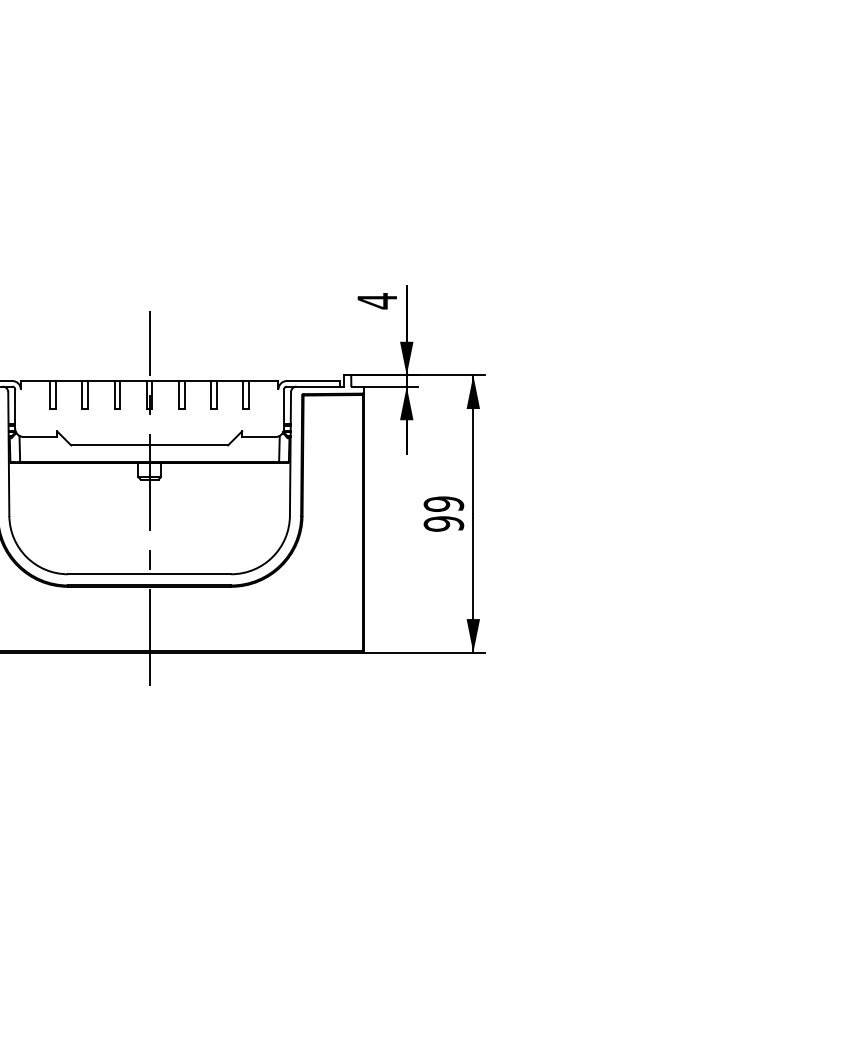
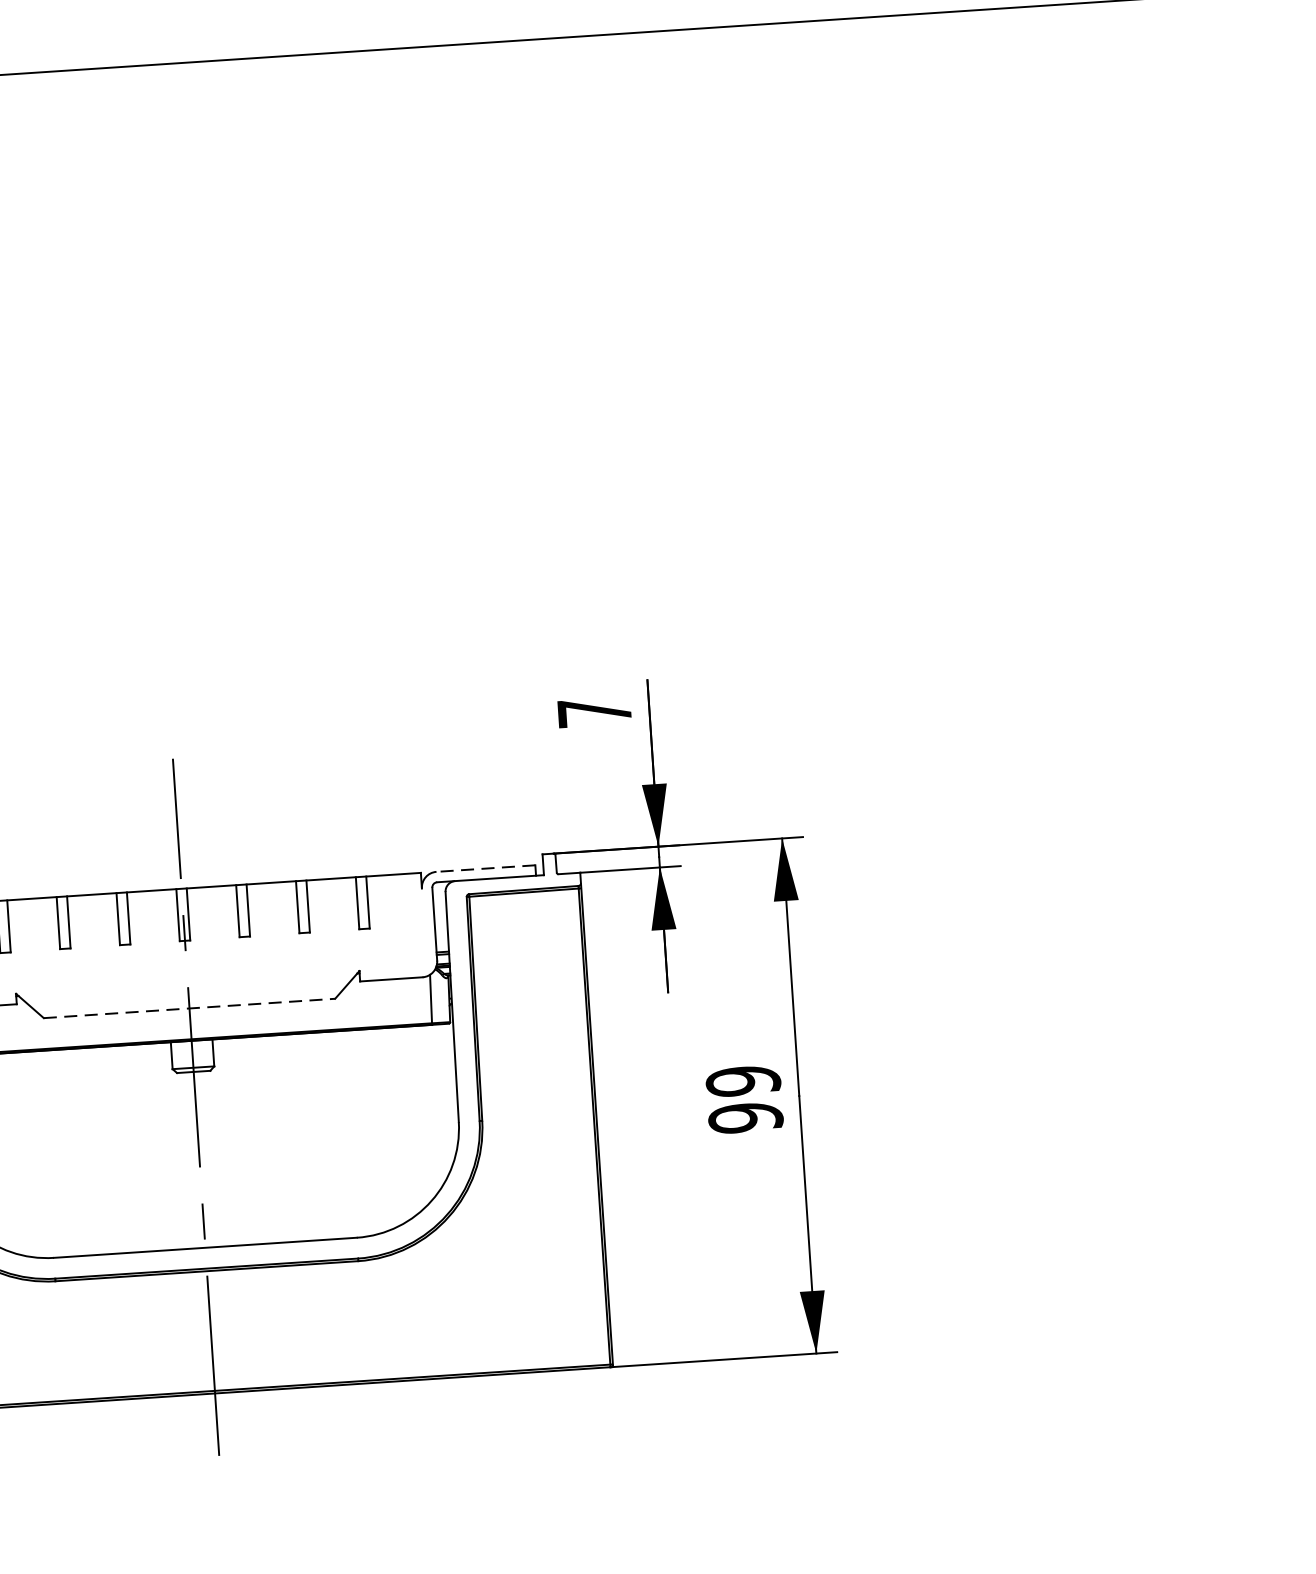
text: (376, 301) -> (593, 713), 4 -> 7
line: (313, 381) -> (485, 869), solid -> dashed
line: (150, 445) -> (191, 1008), solid -> dashed

